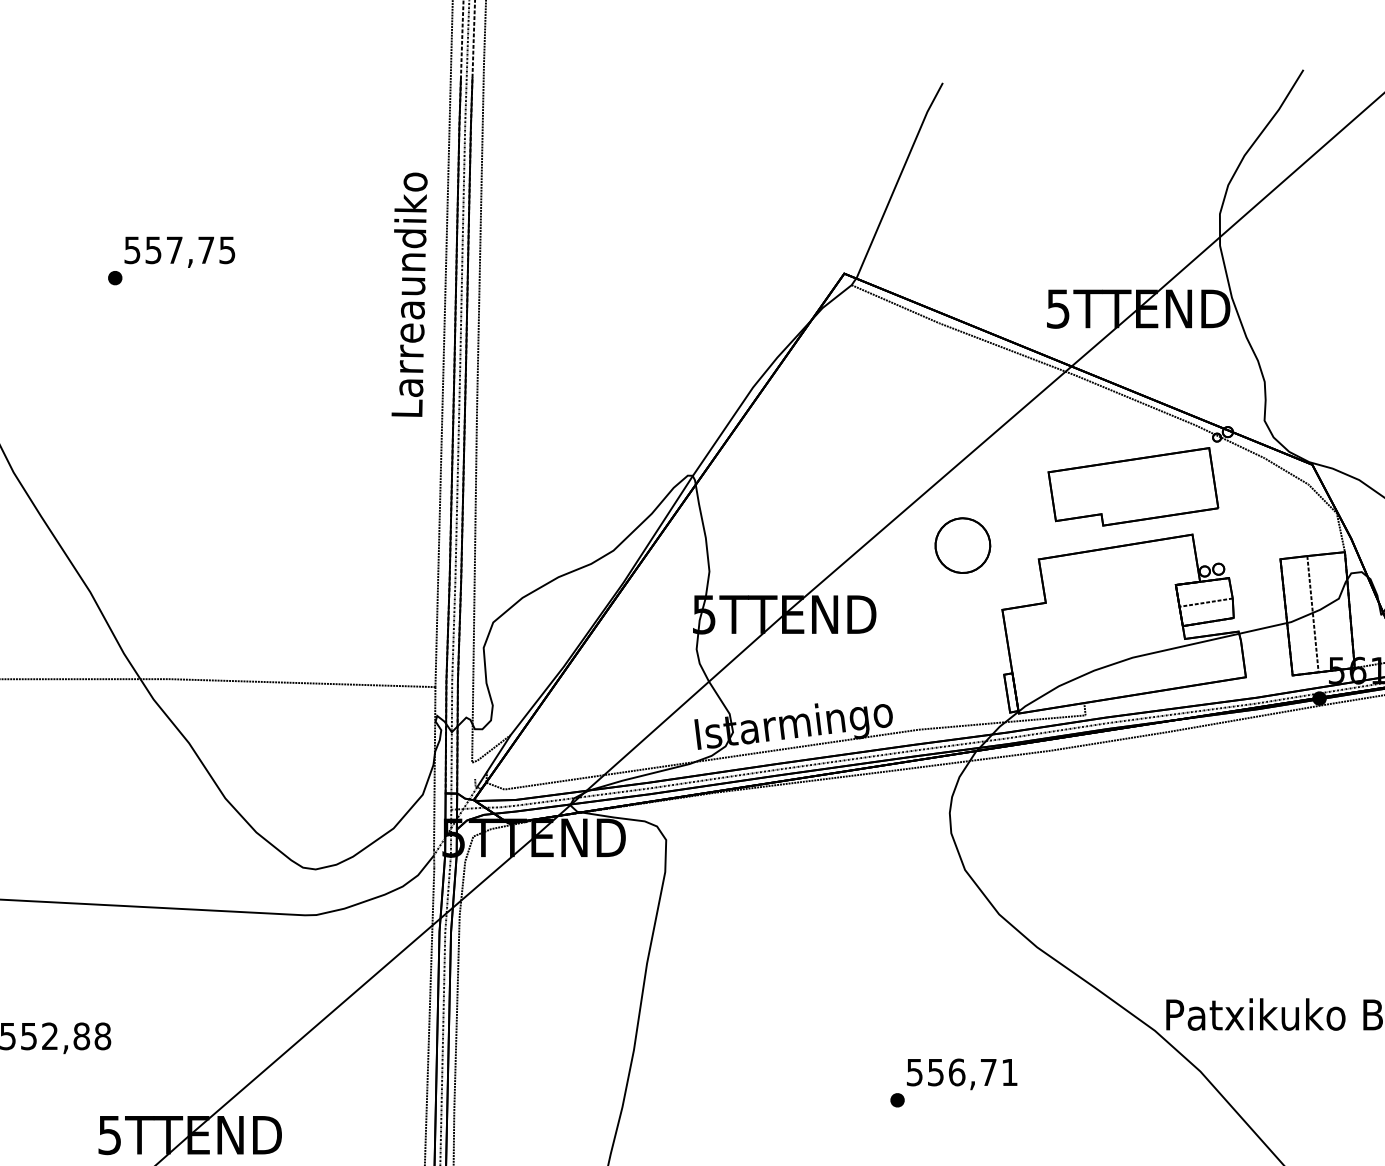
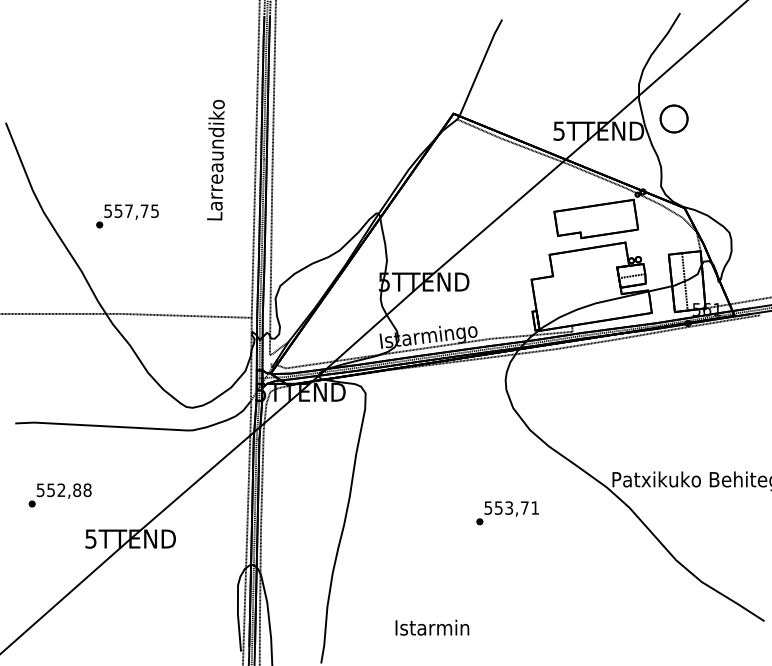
text: (171, 260) -> (127, 216), moved
text: (408, 295) -> (215, 160), moved
part: (961, 544) -> (673, 118), moved
text: (957, 1071) -> (509, 507), 556,71 -> 553,71

